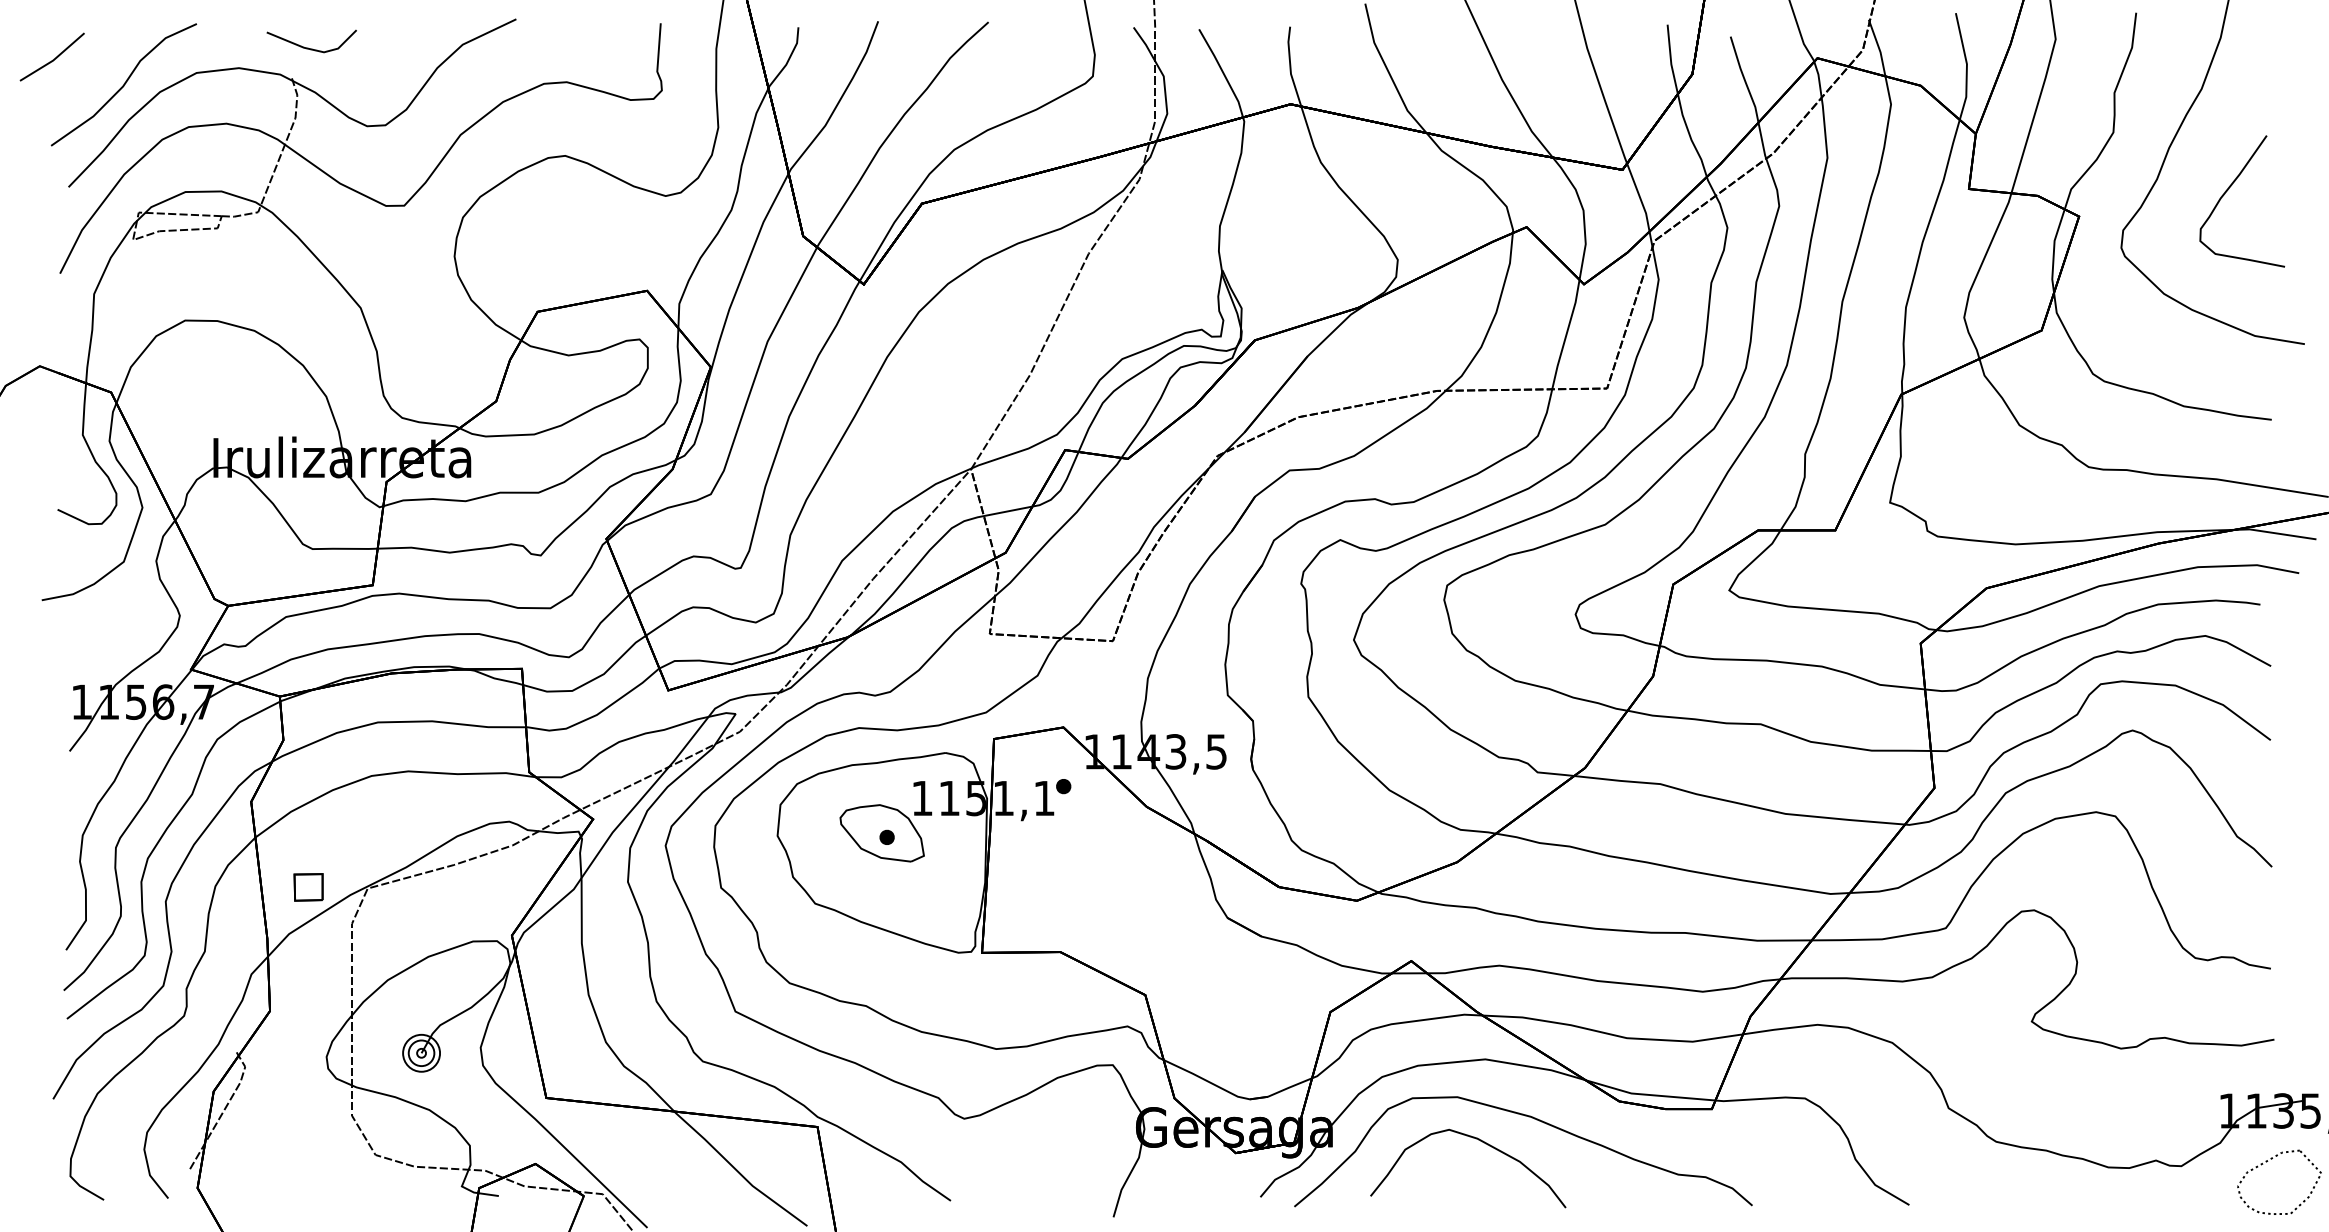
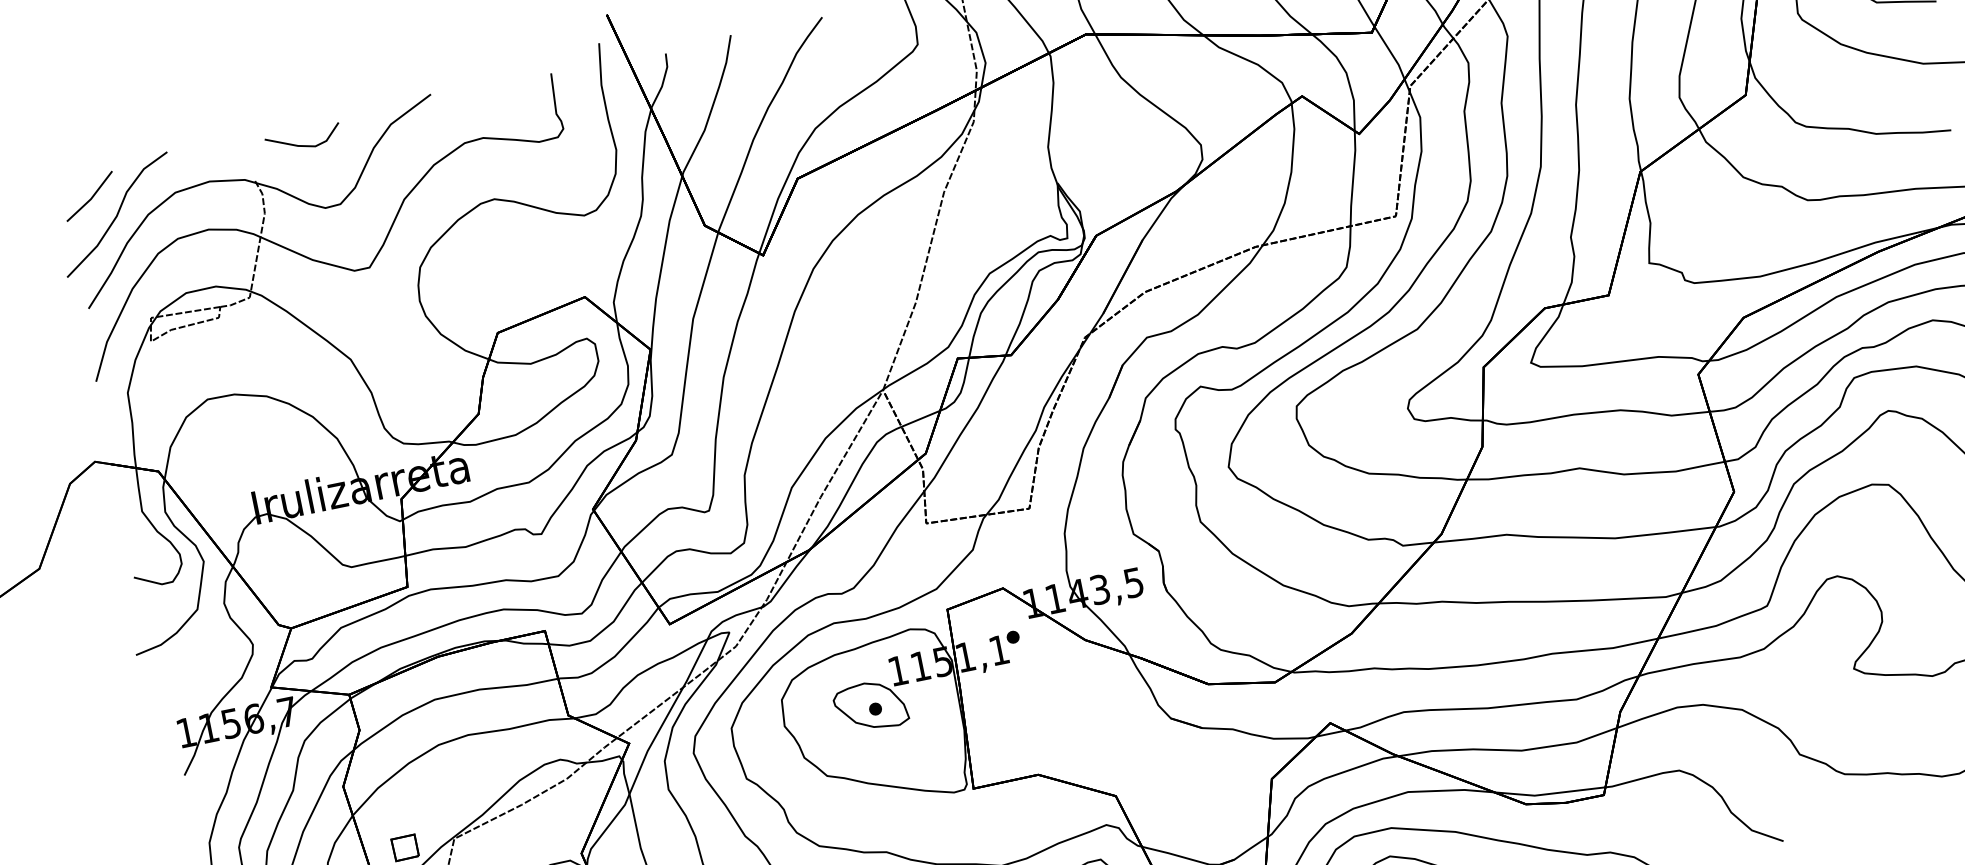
line: (308, 47) -> (301, 145), moved
line: (52, 59) -> (90, 198), moved

